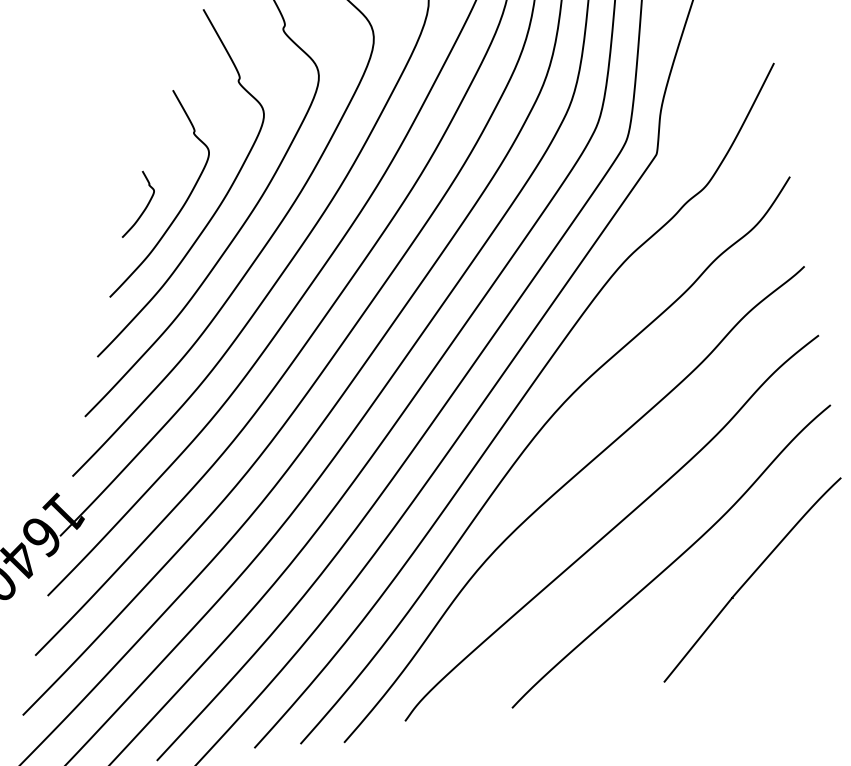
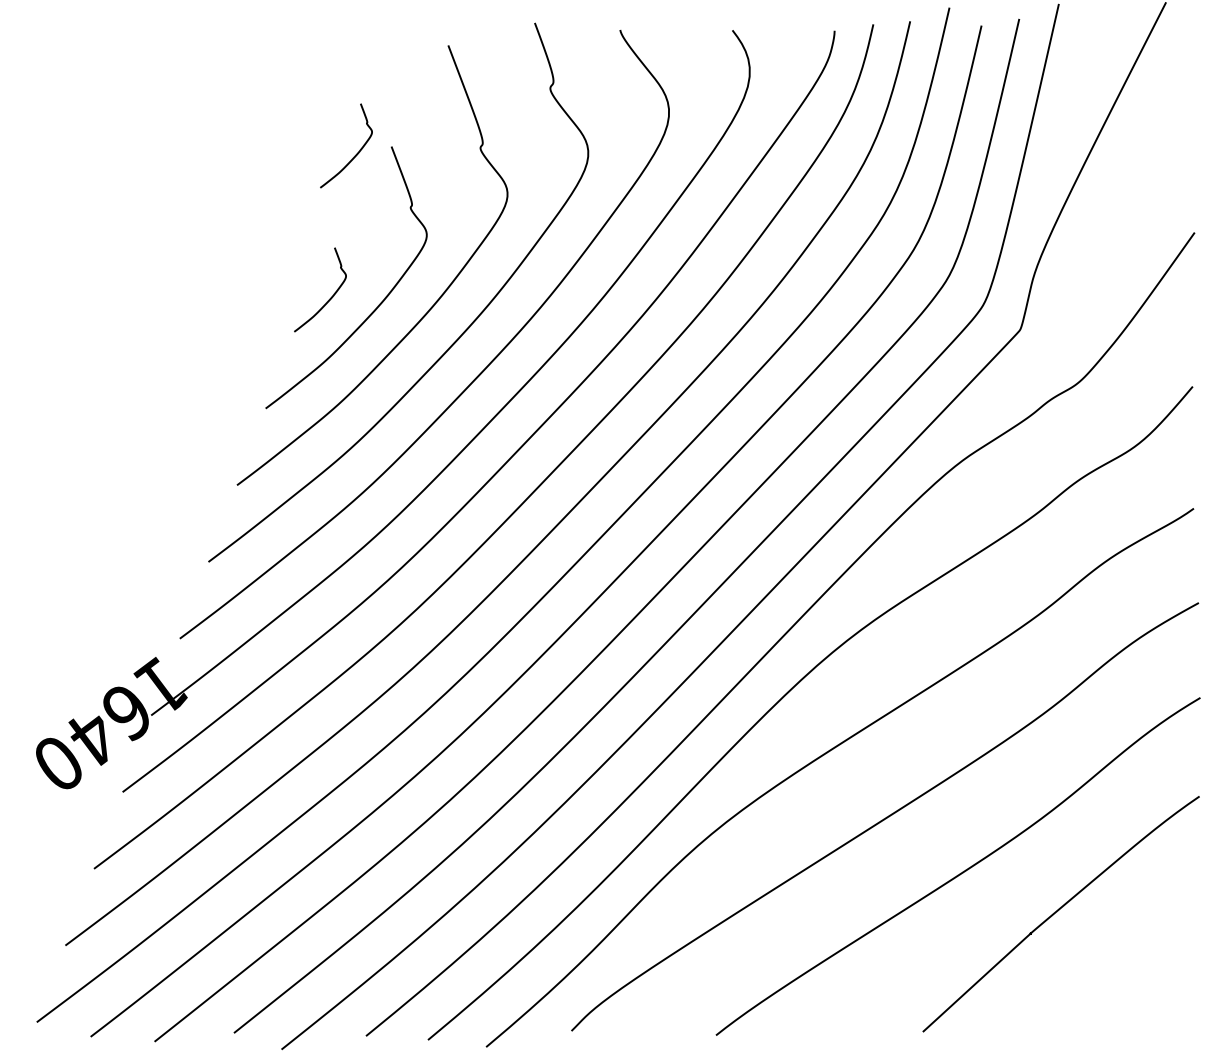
curve: (147, 100) -> (355, 154), added

